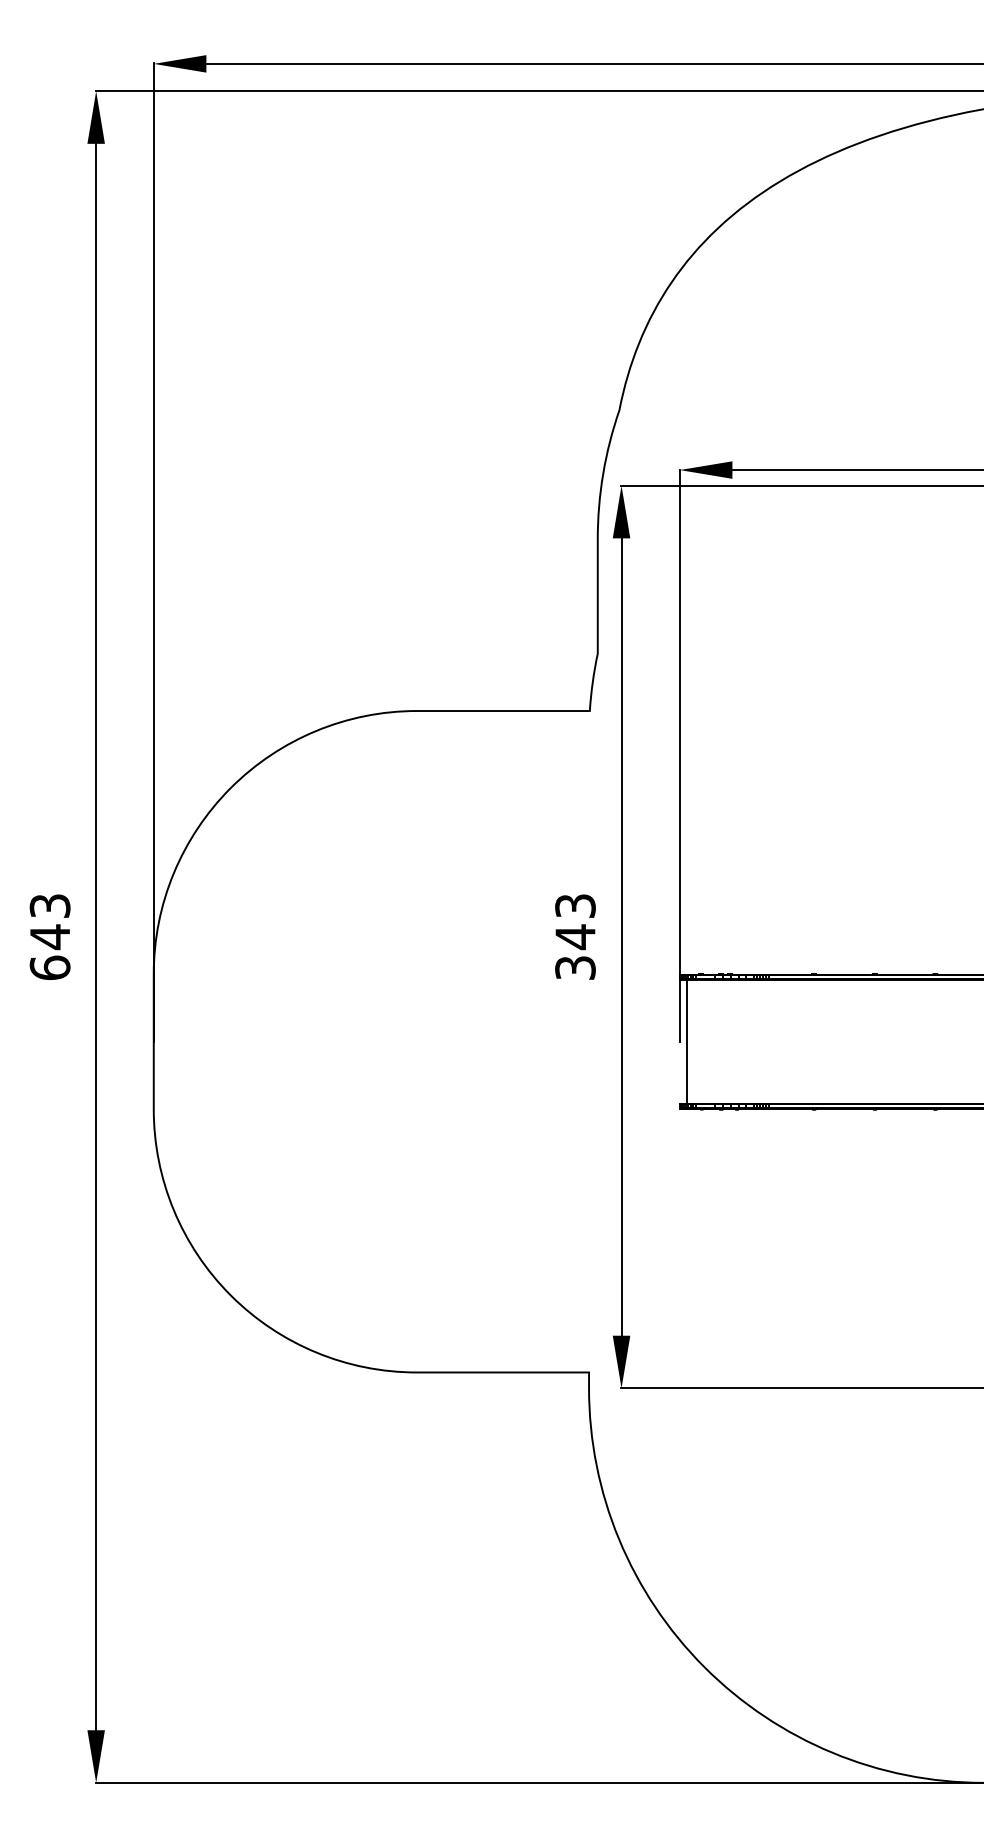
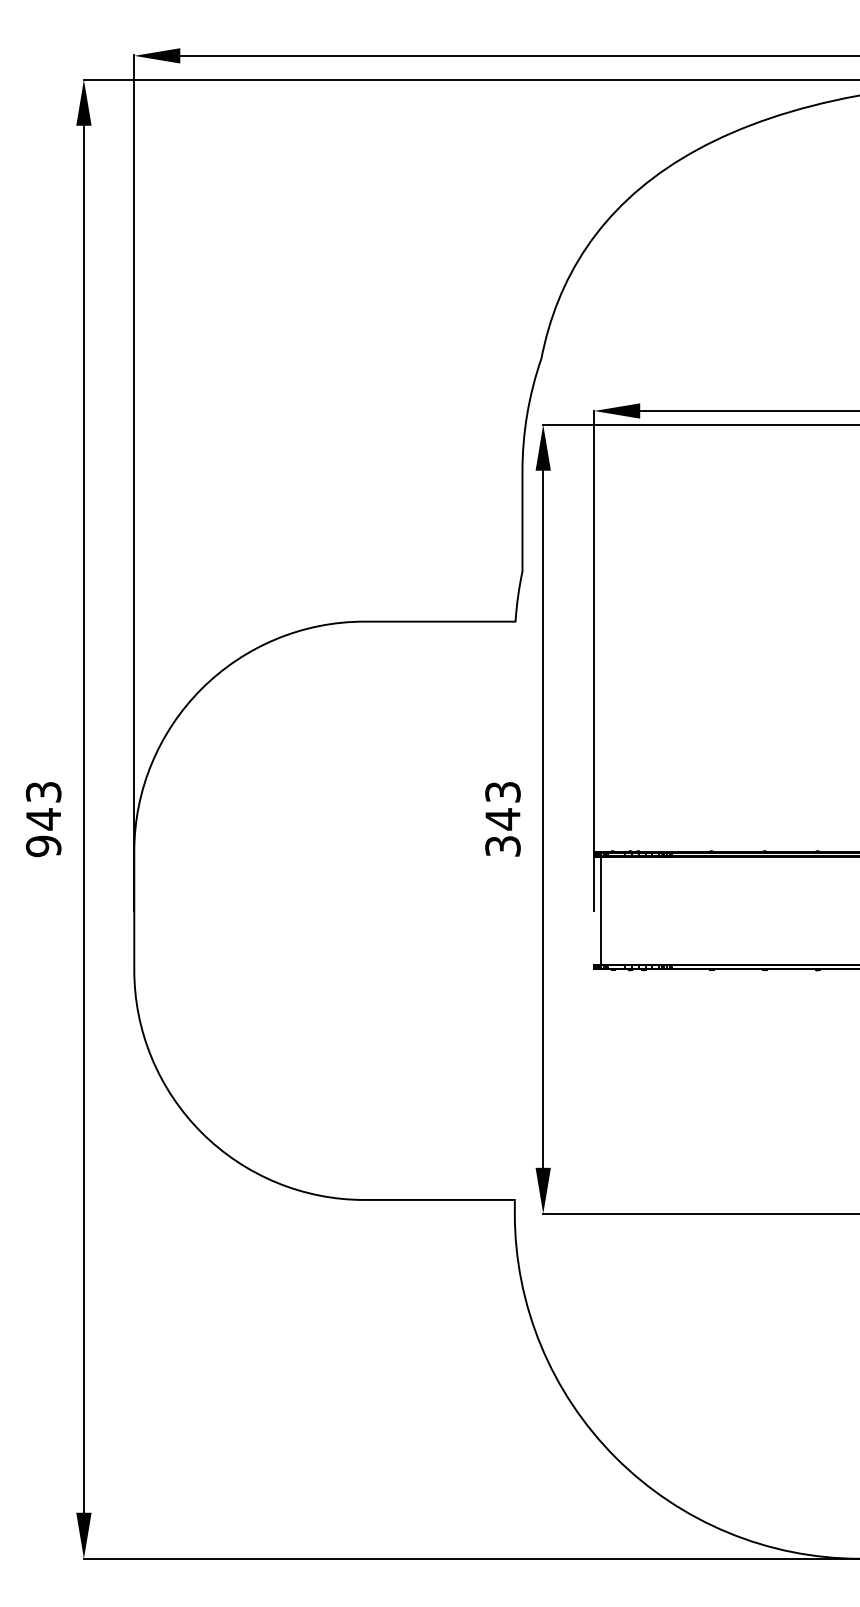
text: (49, 967) -> (43, 845), 643 -> 943

